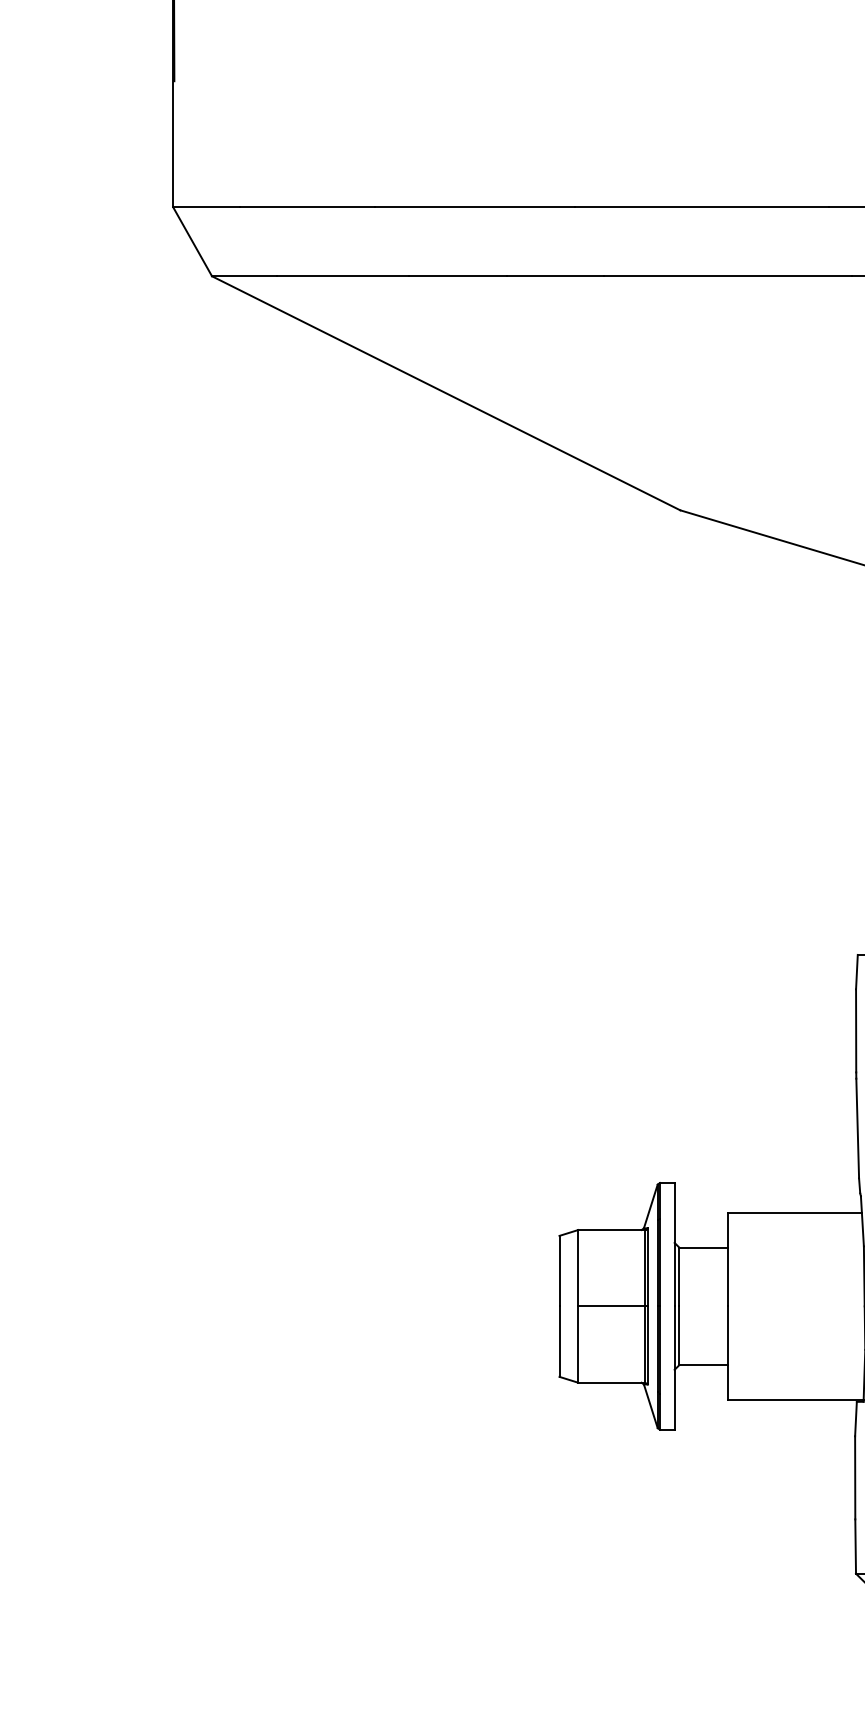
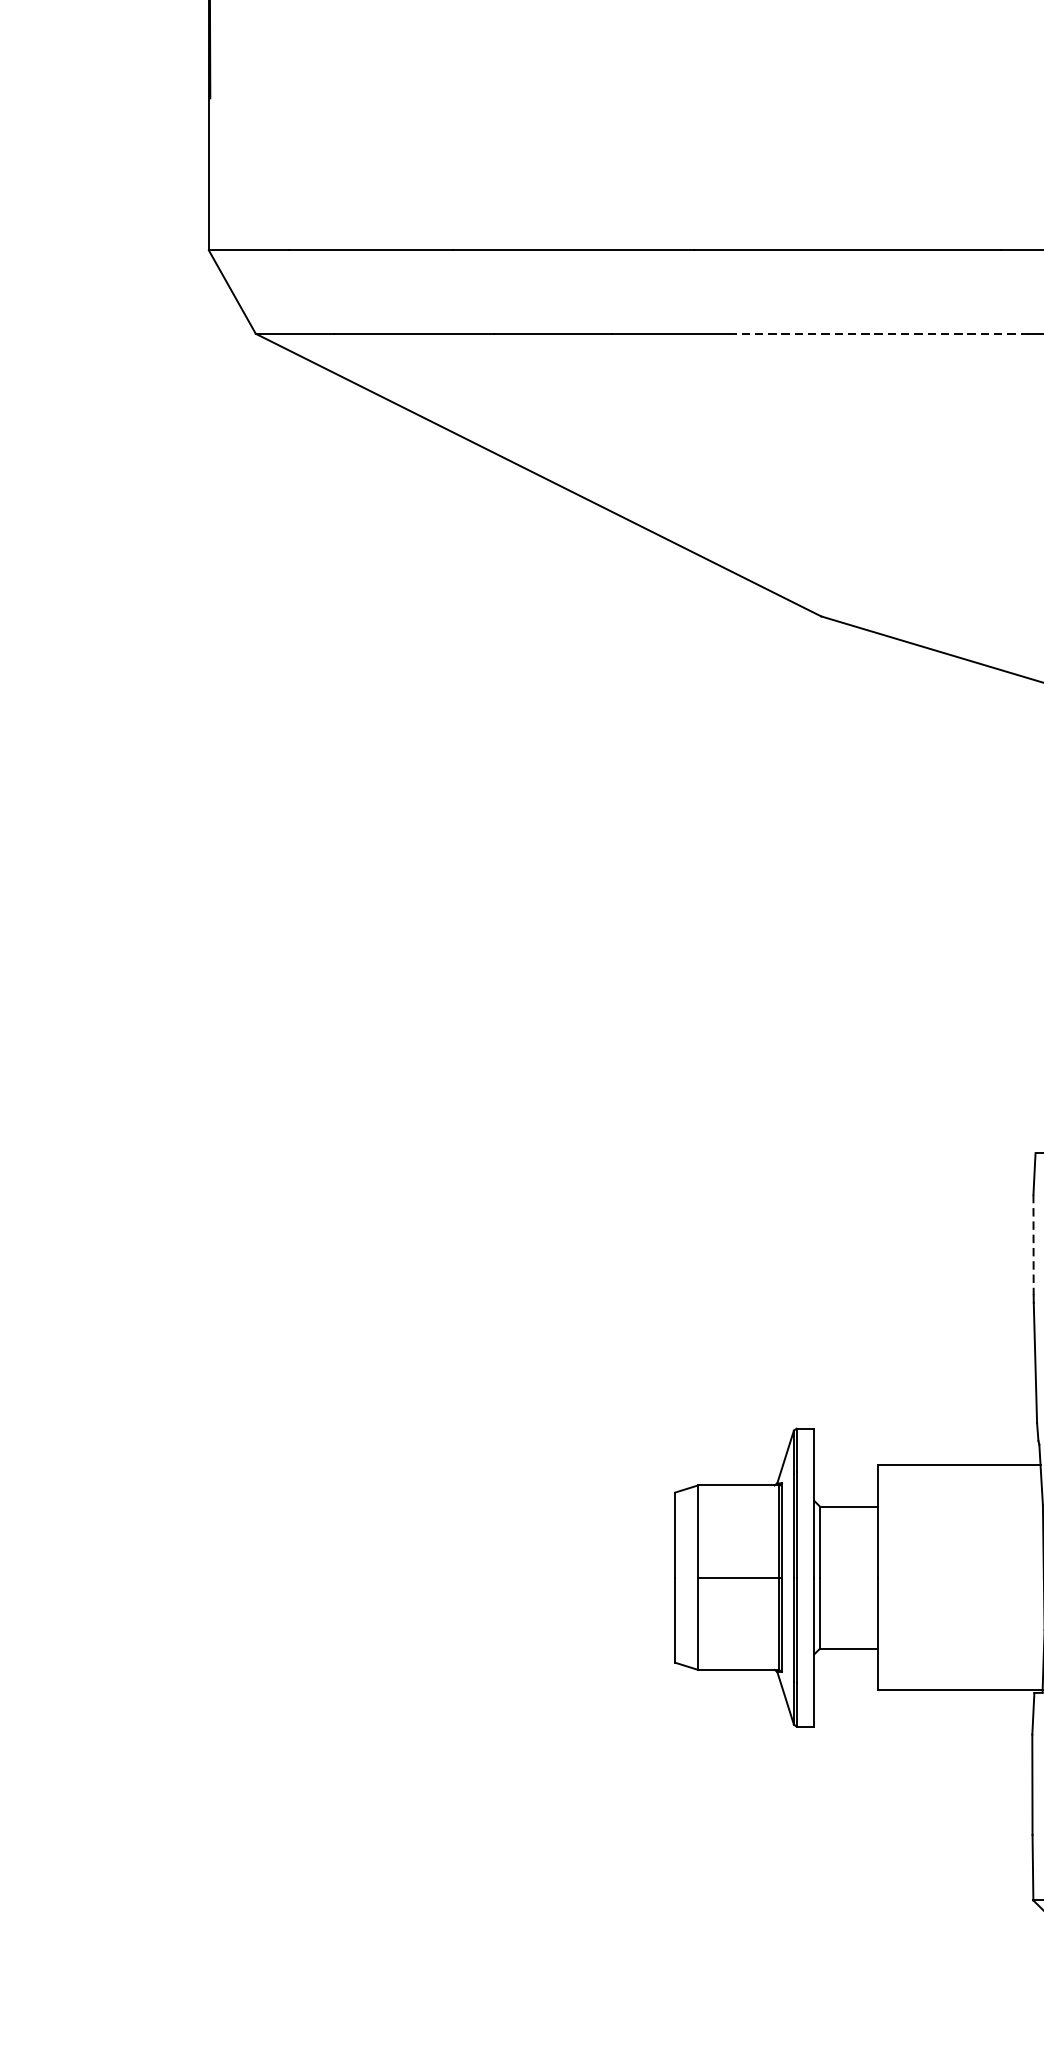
line: (727, 276) -> (878, 334), solid -> dashed
line: (856, 1030) -> (1033, 1244), solid -> dashed

